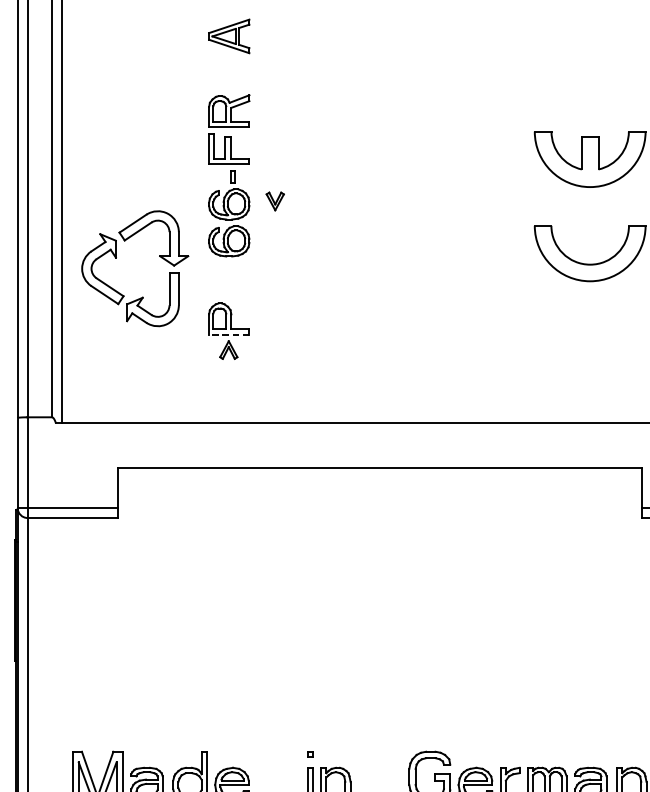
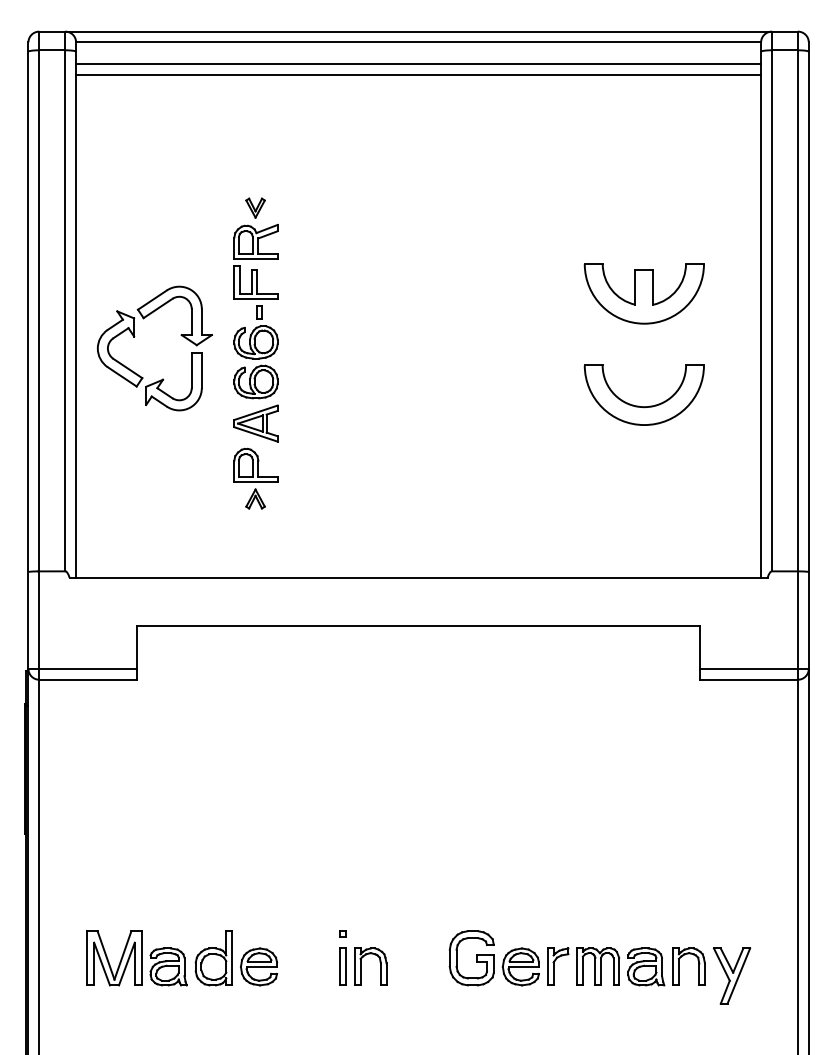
part: (228, 36) -> (255, 423), moved
part: (275, 200) -> (255, 207), moved
part: (117, 257) -> (135, 336), moved
line: (229, 334) -> (256, 482), dashed -> solid

